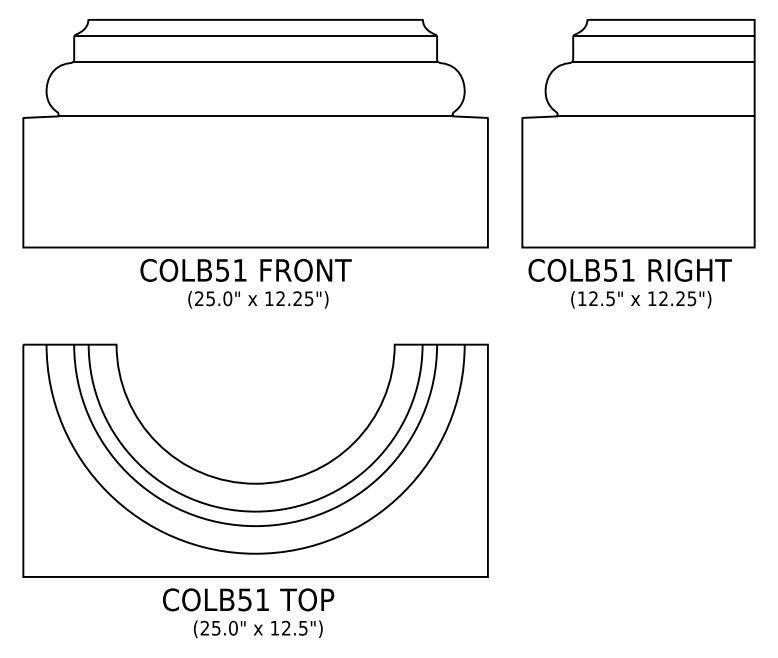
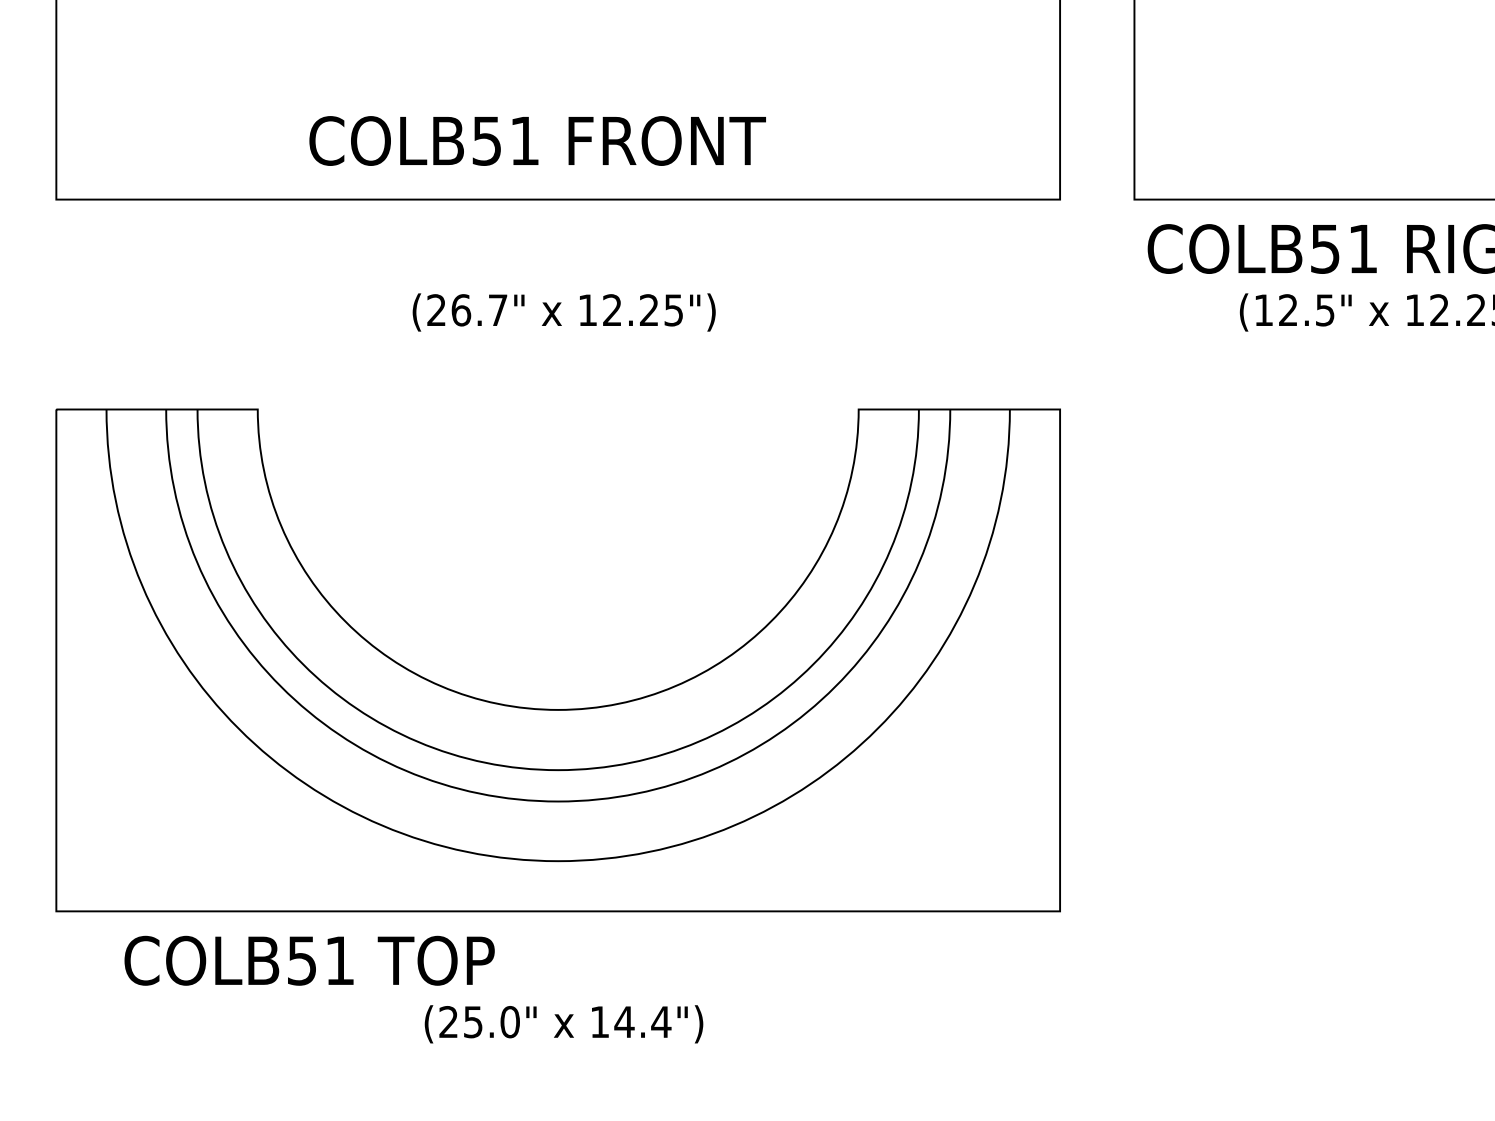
text: (245, 269) -> (536, 139), moved
text: (219, 298) -> (480, 309), (25.0" -> (26.7"
text: (248, 599) -> (309, 960), moved
text: (294, 627) -> (642, 1020), 12.5") -> 14.4")

